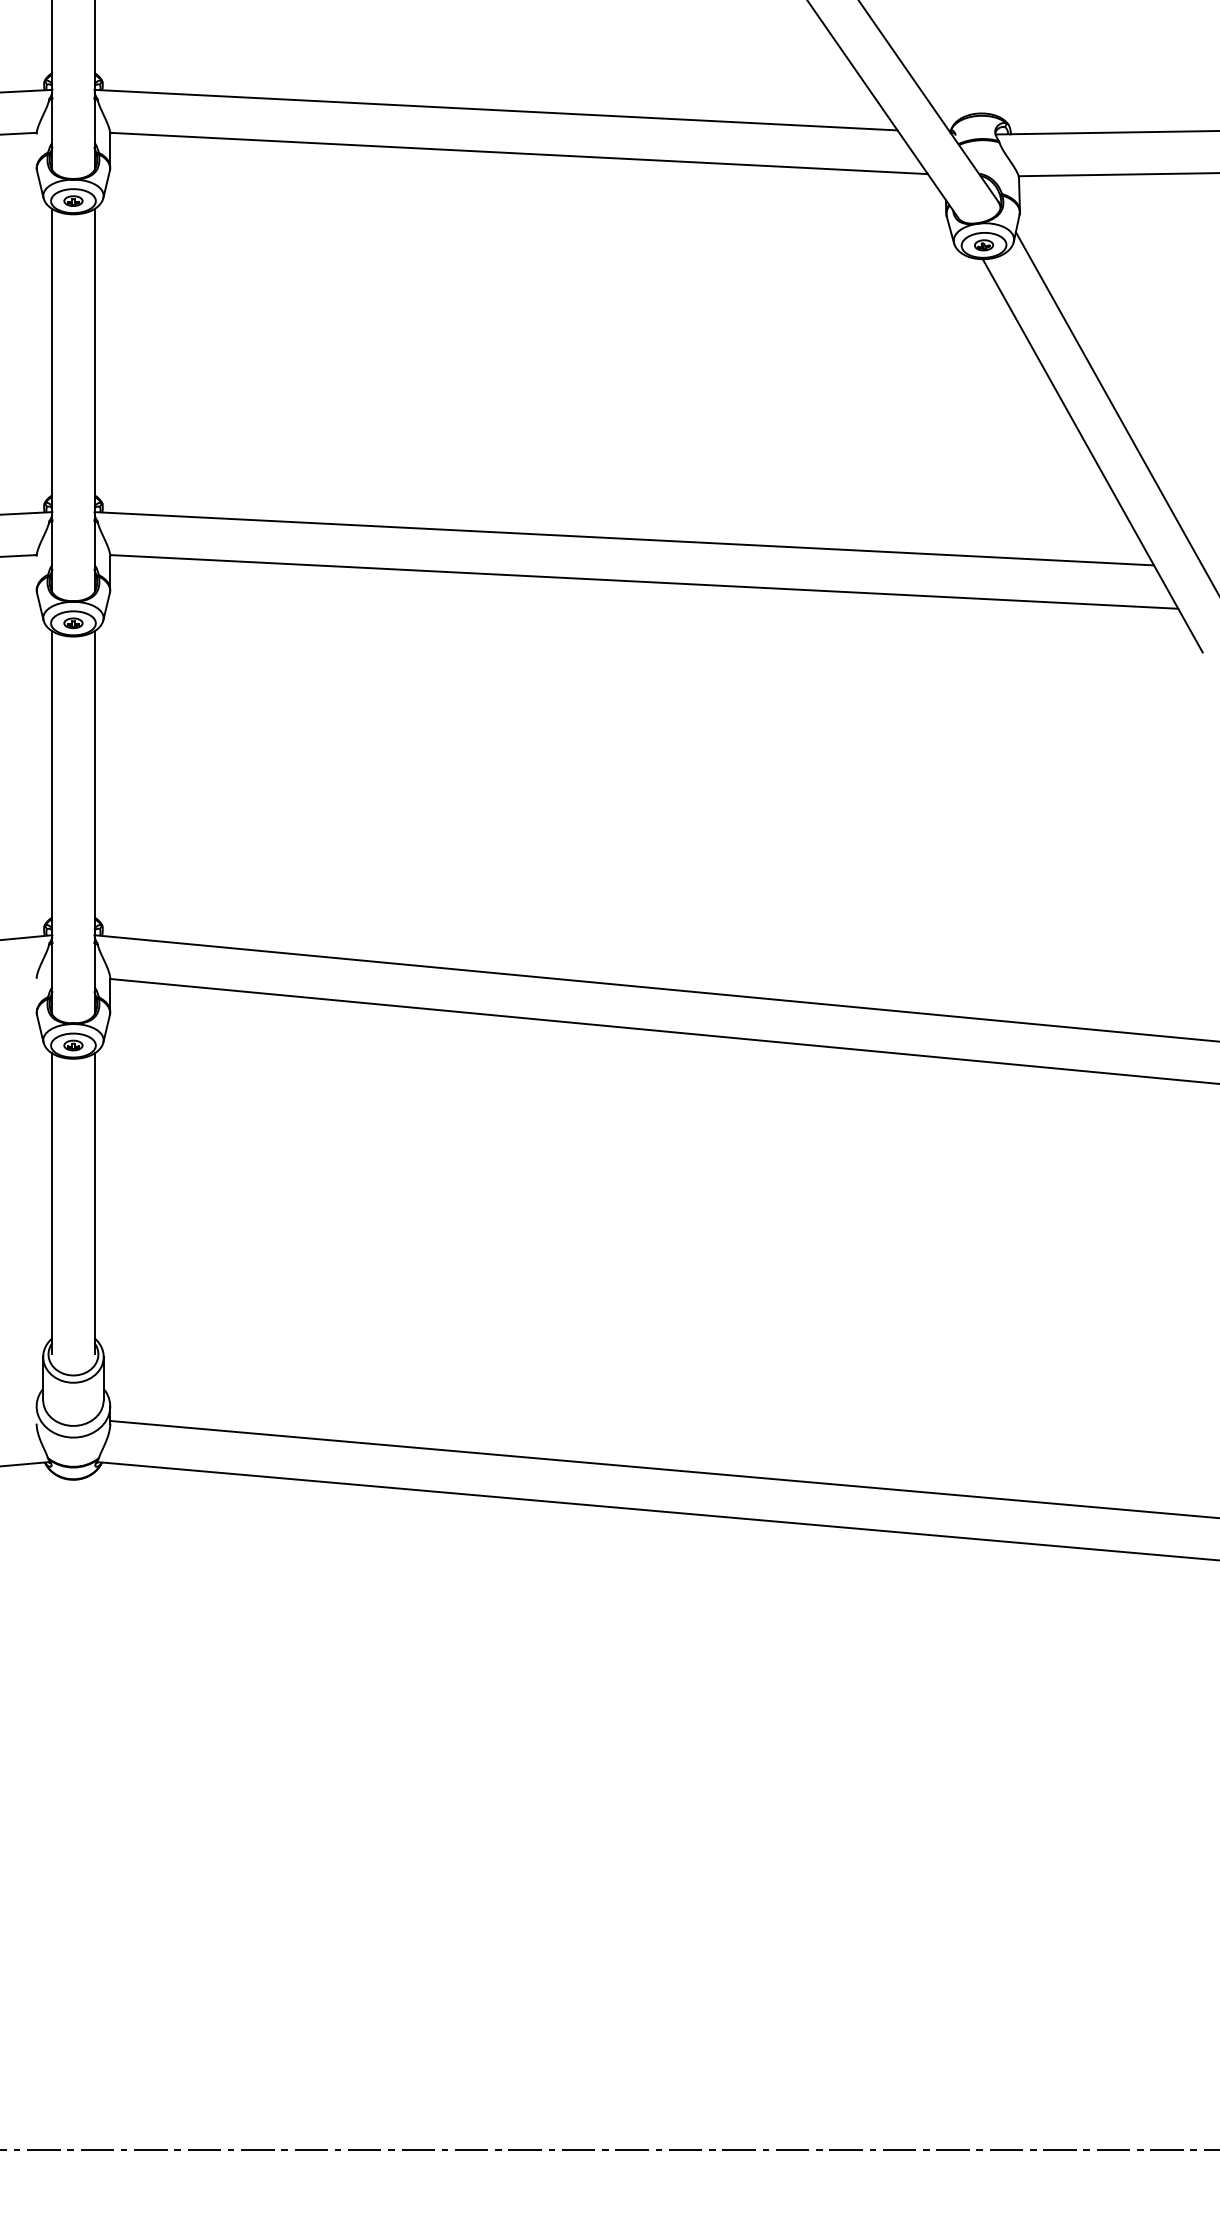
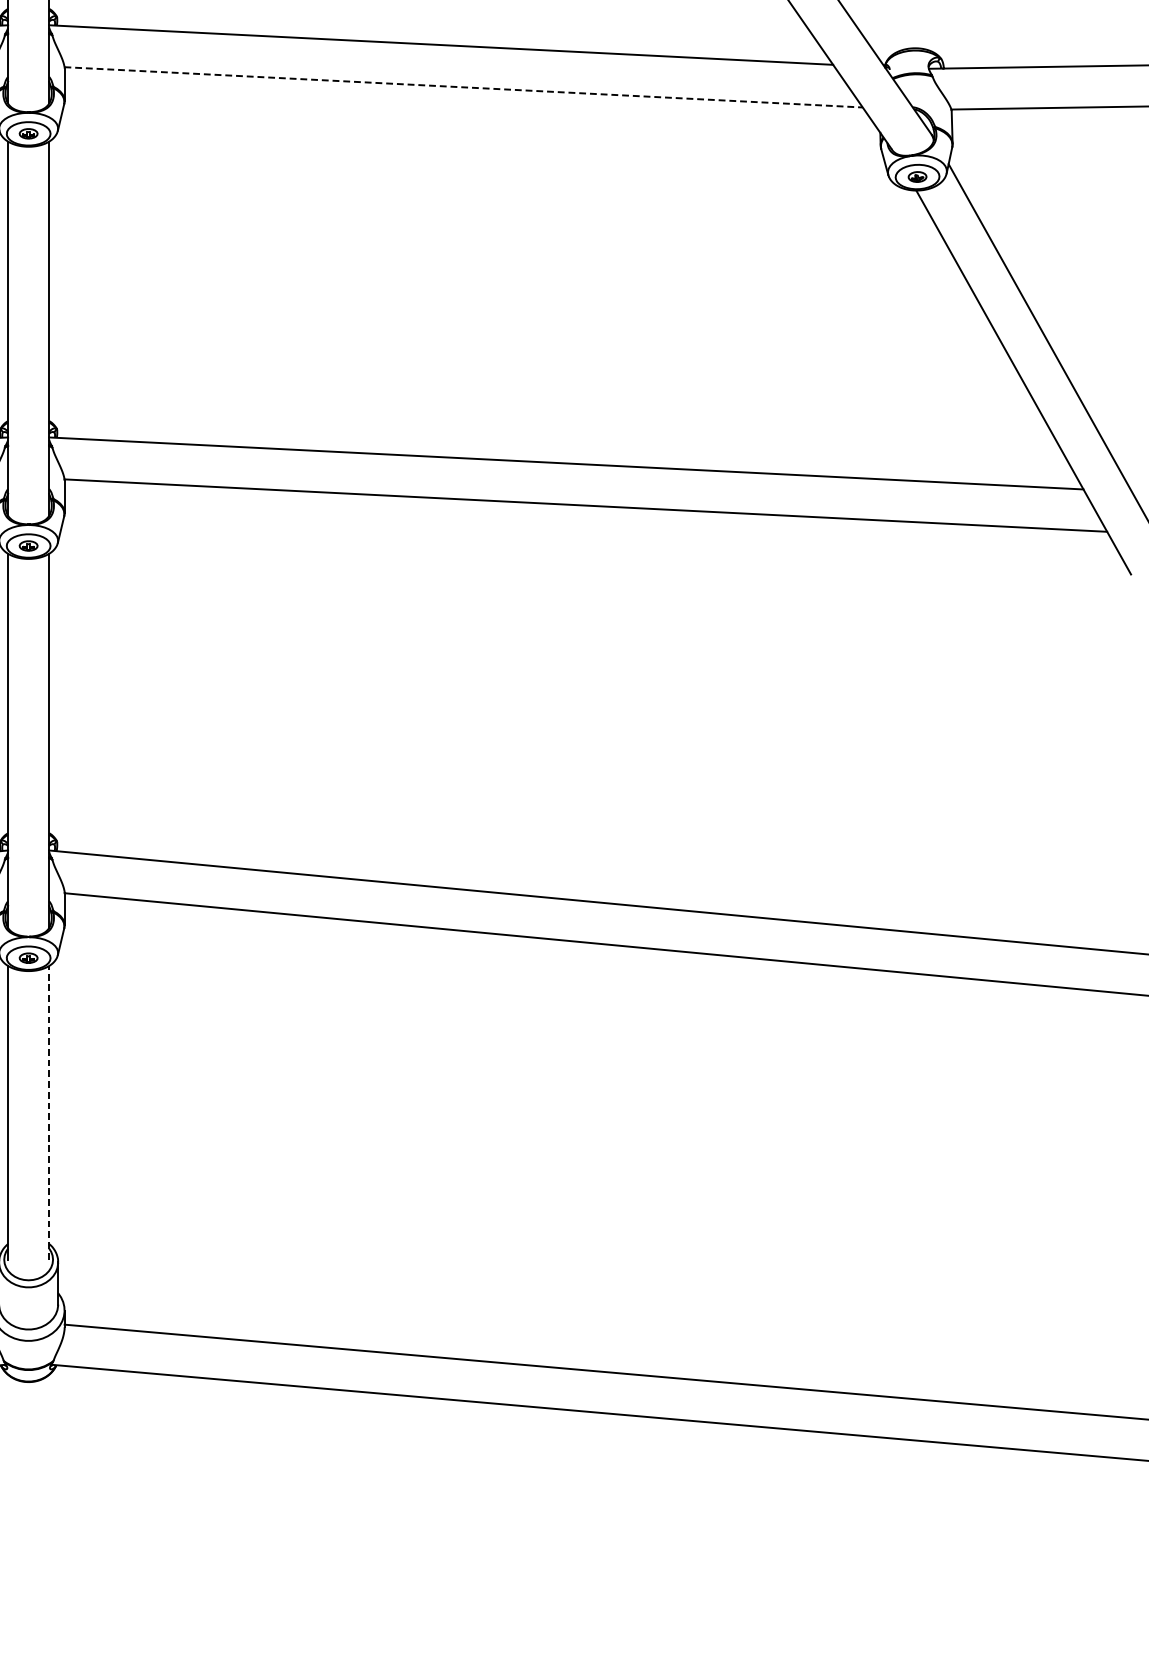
line: (519, 153) -> (464, 87), solid -> dashed
line: (94, 1203) -> (49, 1112), solid -> dashed

